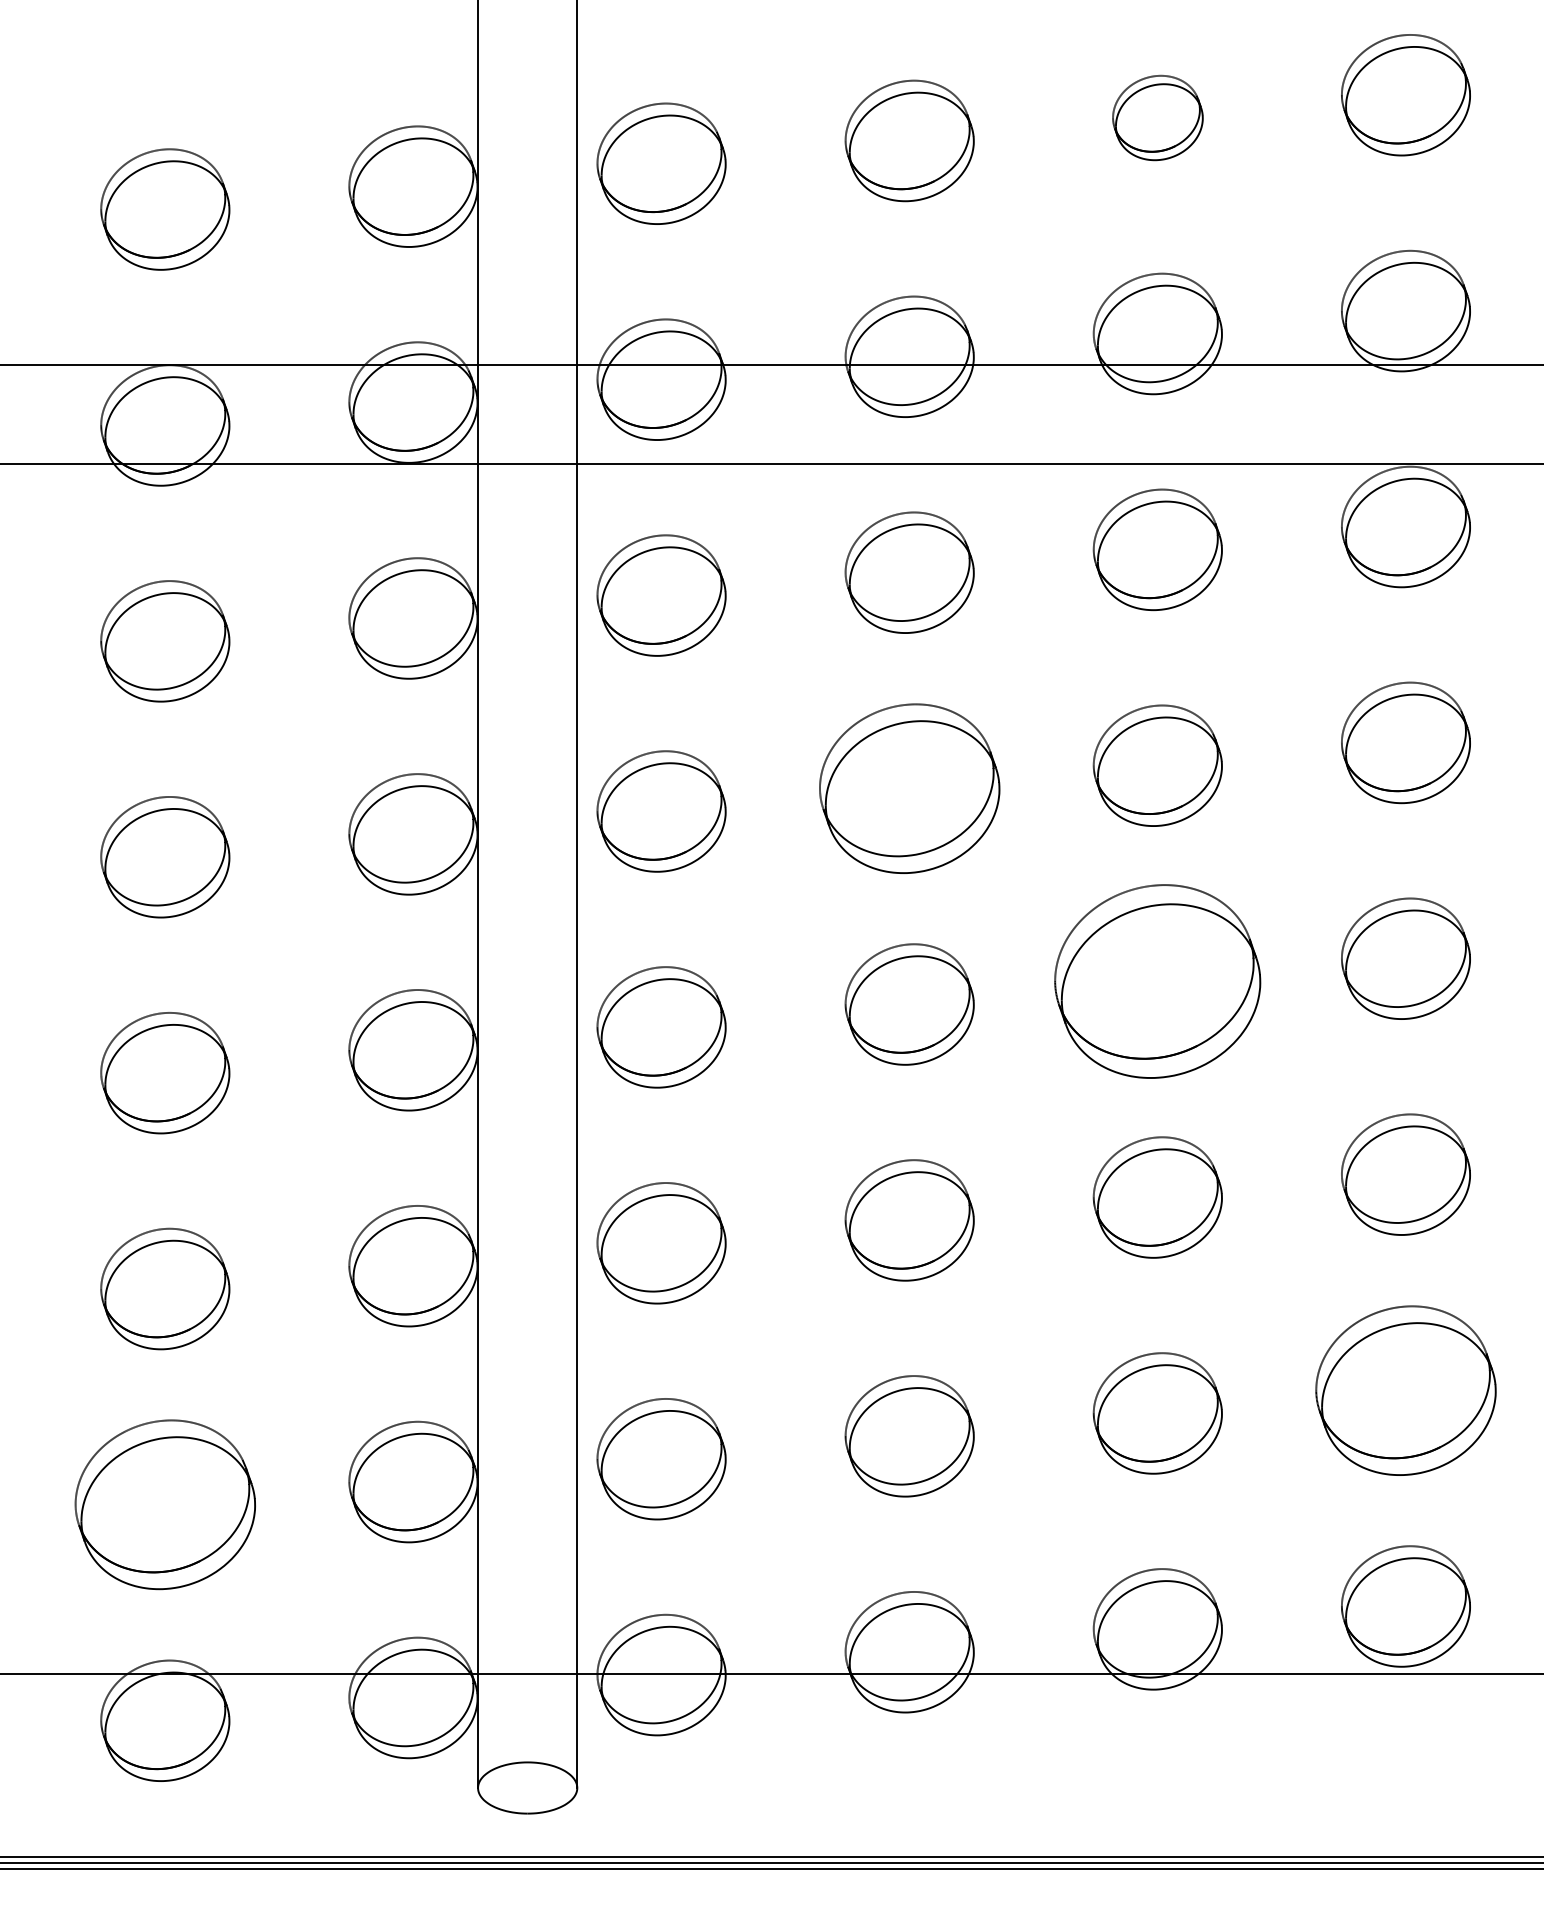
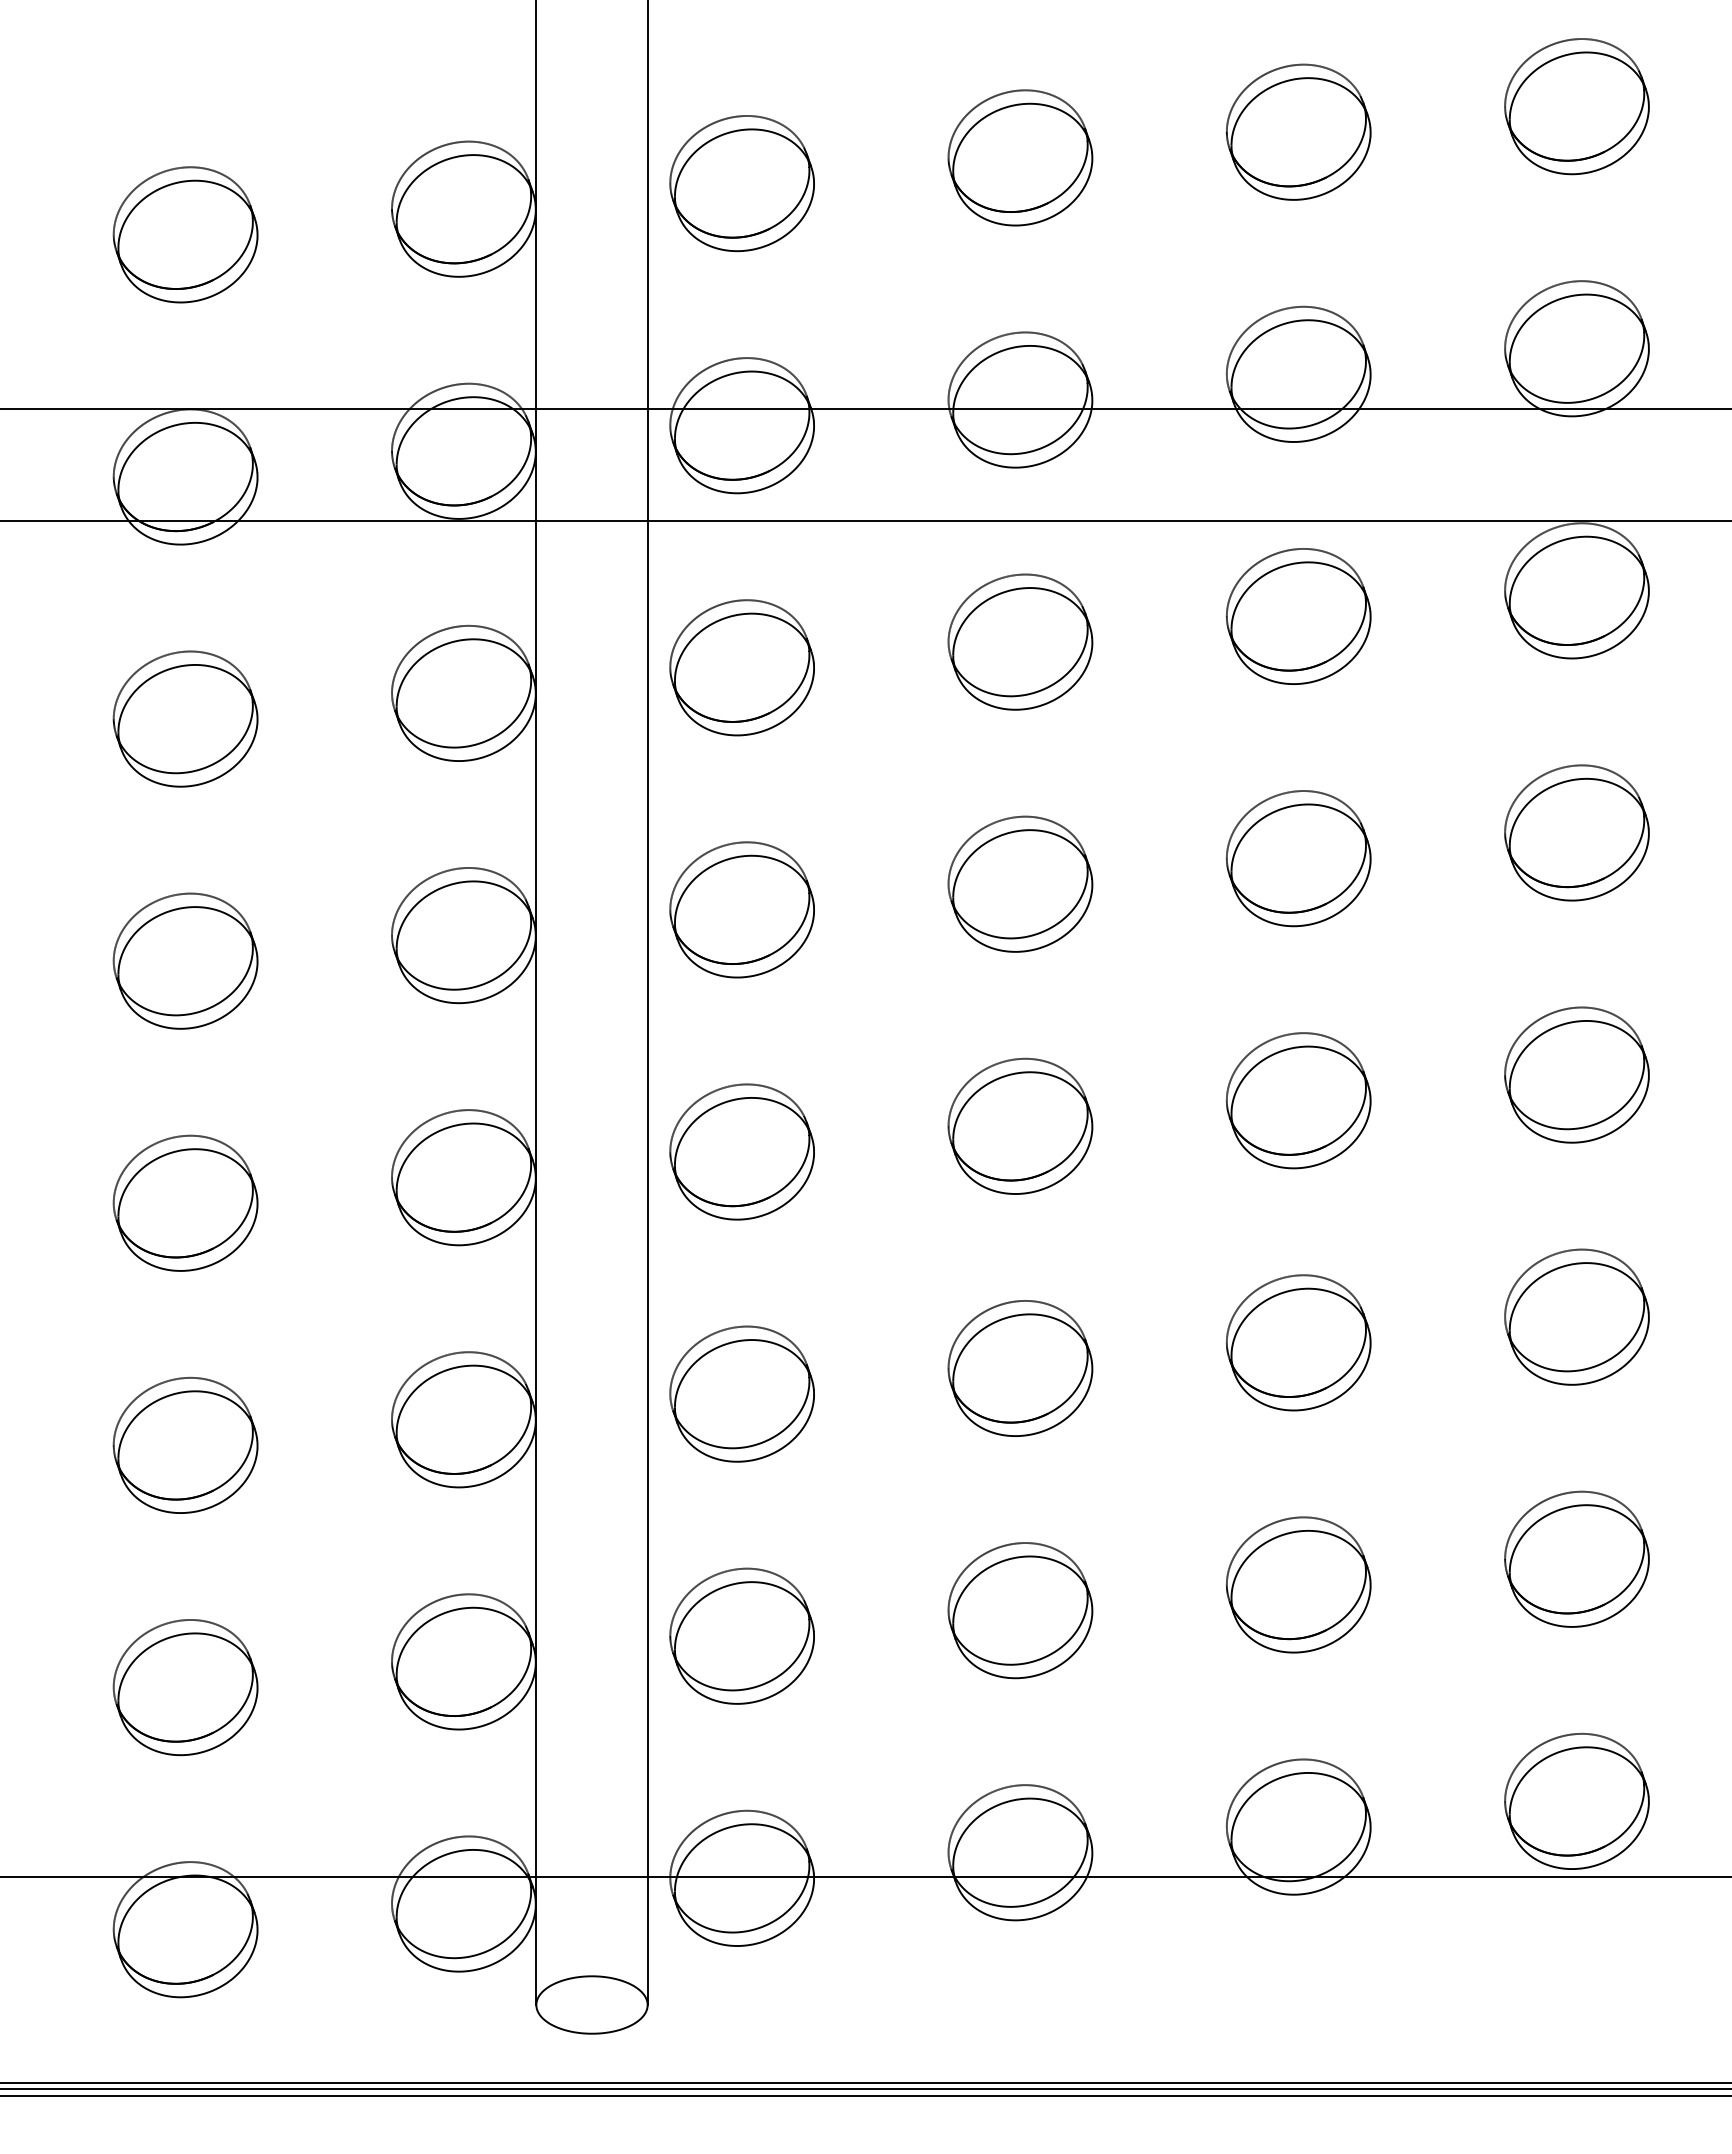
part: (1157, 117) -> (1298, 131), size x1.43
part: (909, 787) -> (1020, 883), size x0.71
part: (1157, 981) -> (1298, 1100), size x0.62
part: (1405, 1389) -> (1576, 1558), size x0.71
part: (165, 1504) -> (185, 1687), size x0.71

